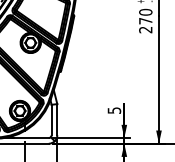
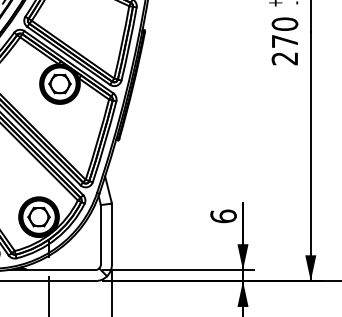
text: (114, 110) -> (223, 216), 5 -> 6

